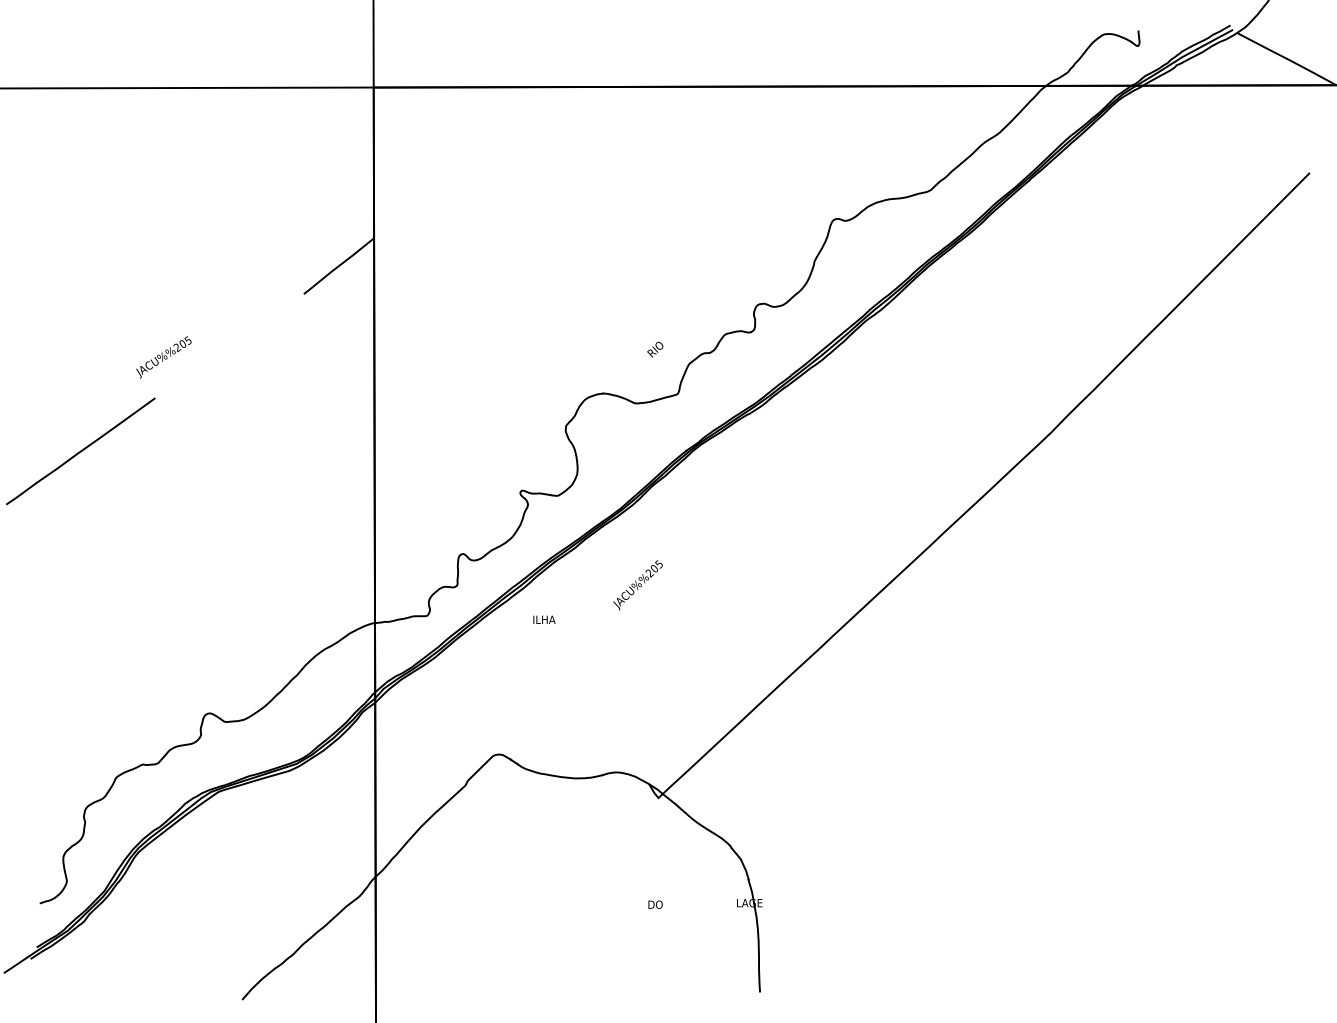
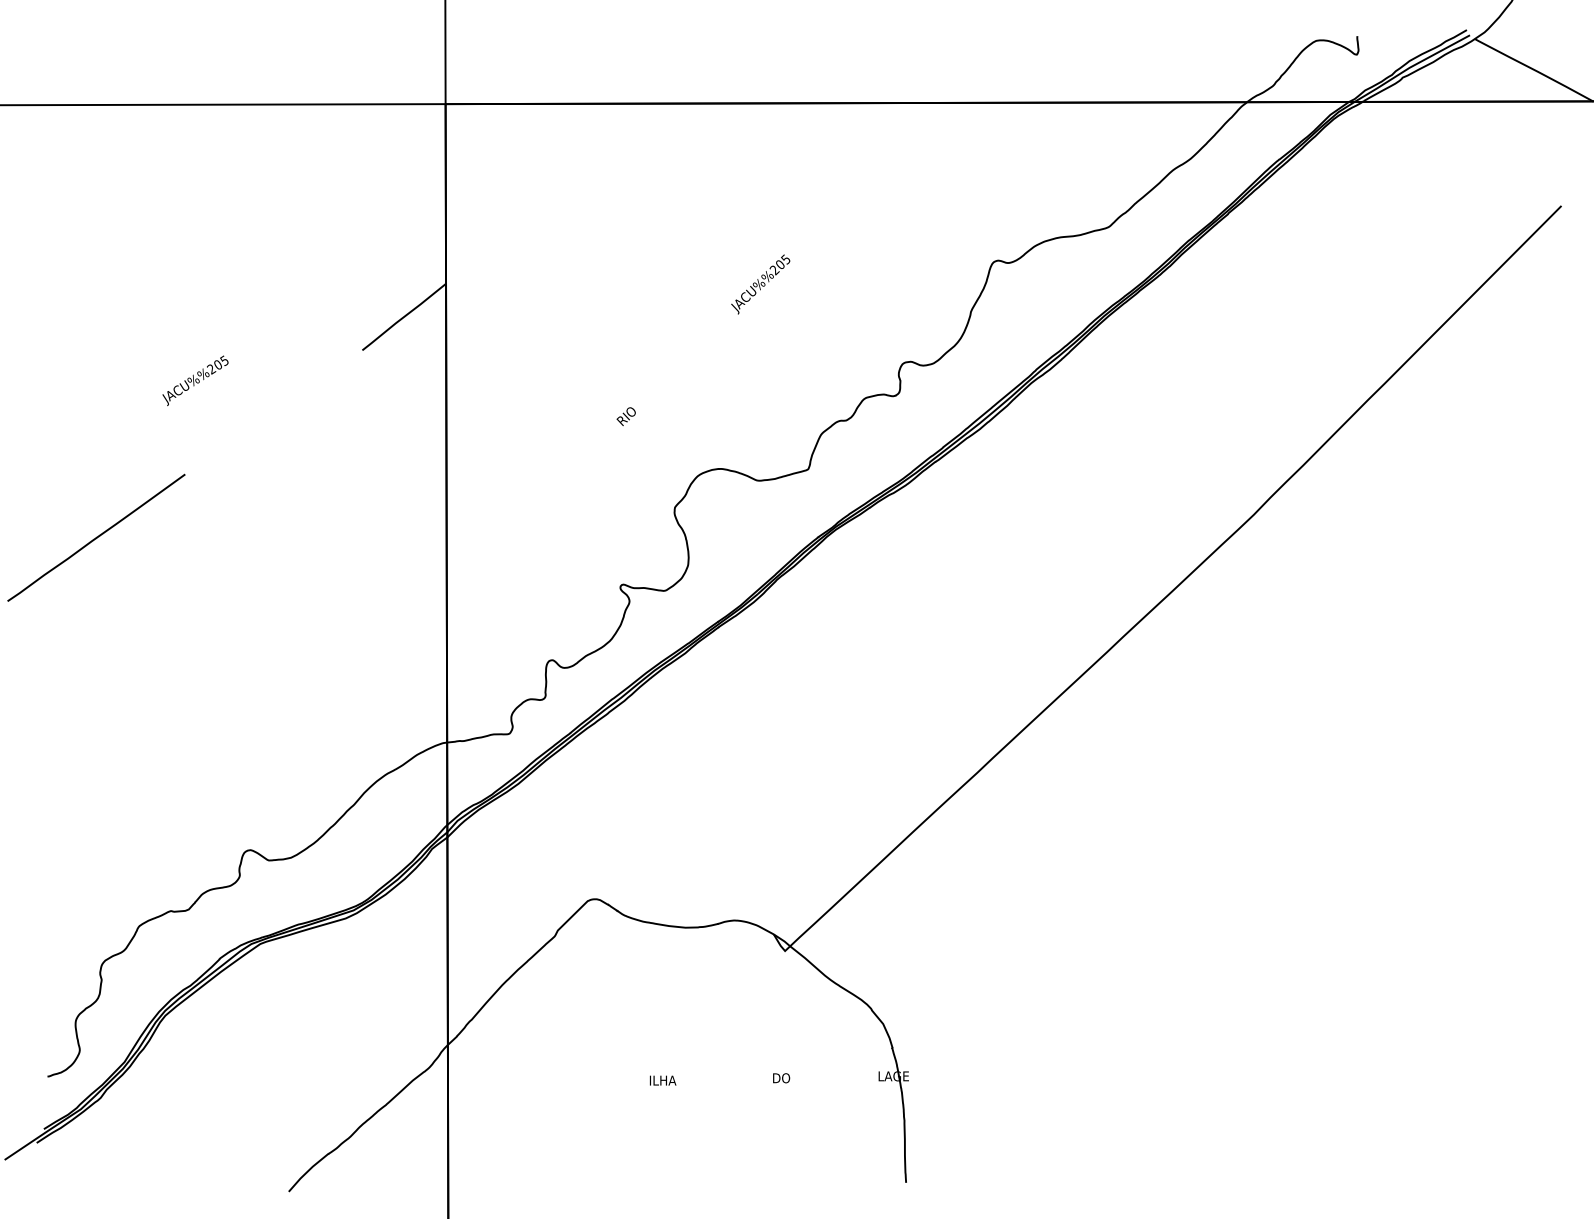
text: (654, 349) -> (625, 416), moved
text: (163, 357) -> (195, 380), moved
text: (637, 585) -> (760, 284), moved
text: (544, 619) -> (663, 1080), moved

